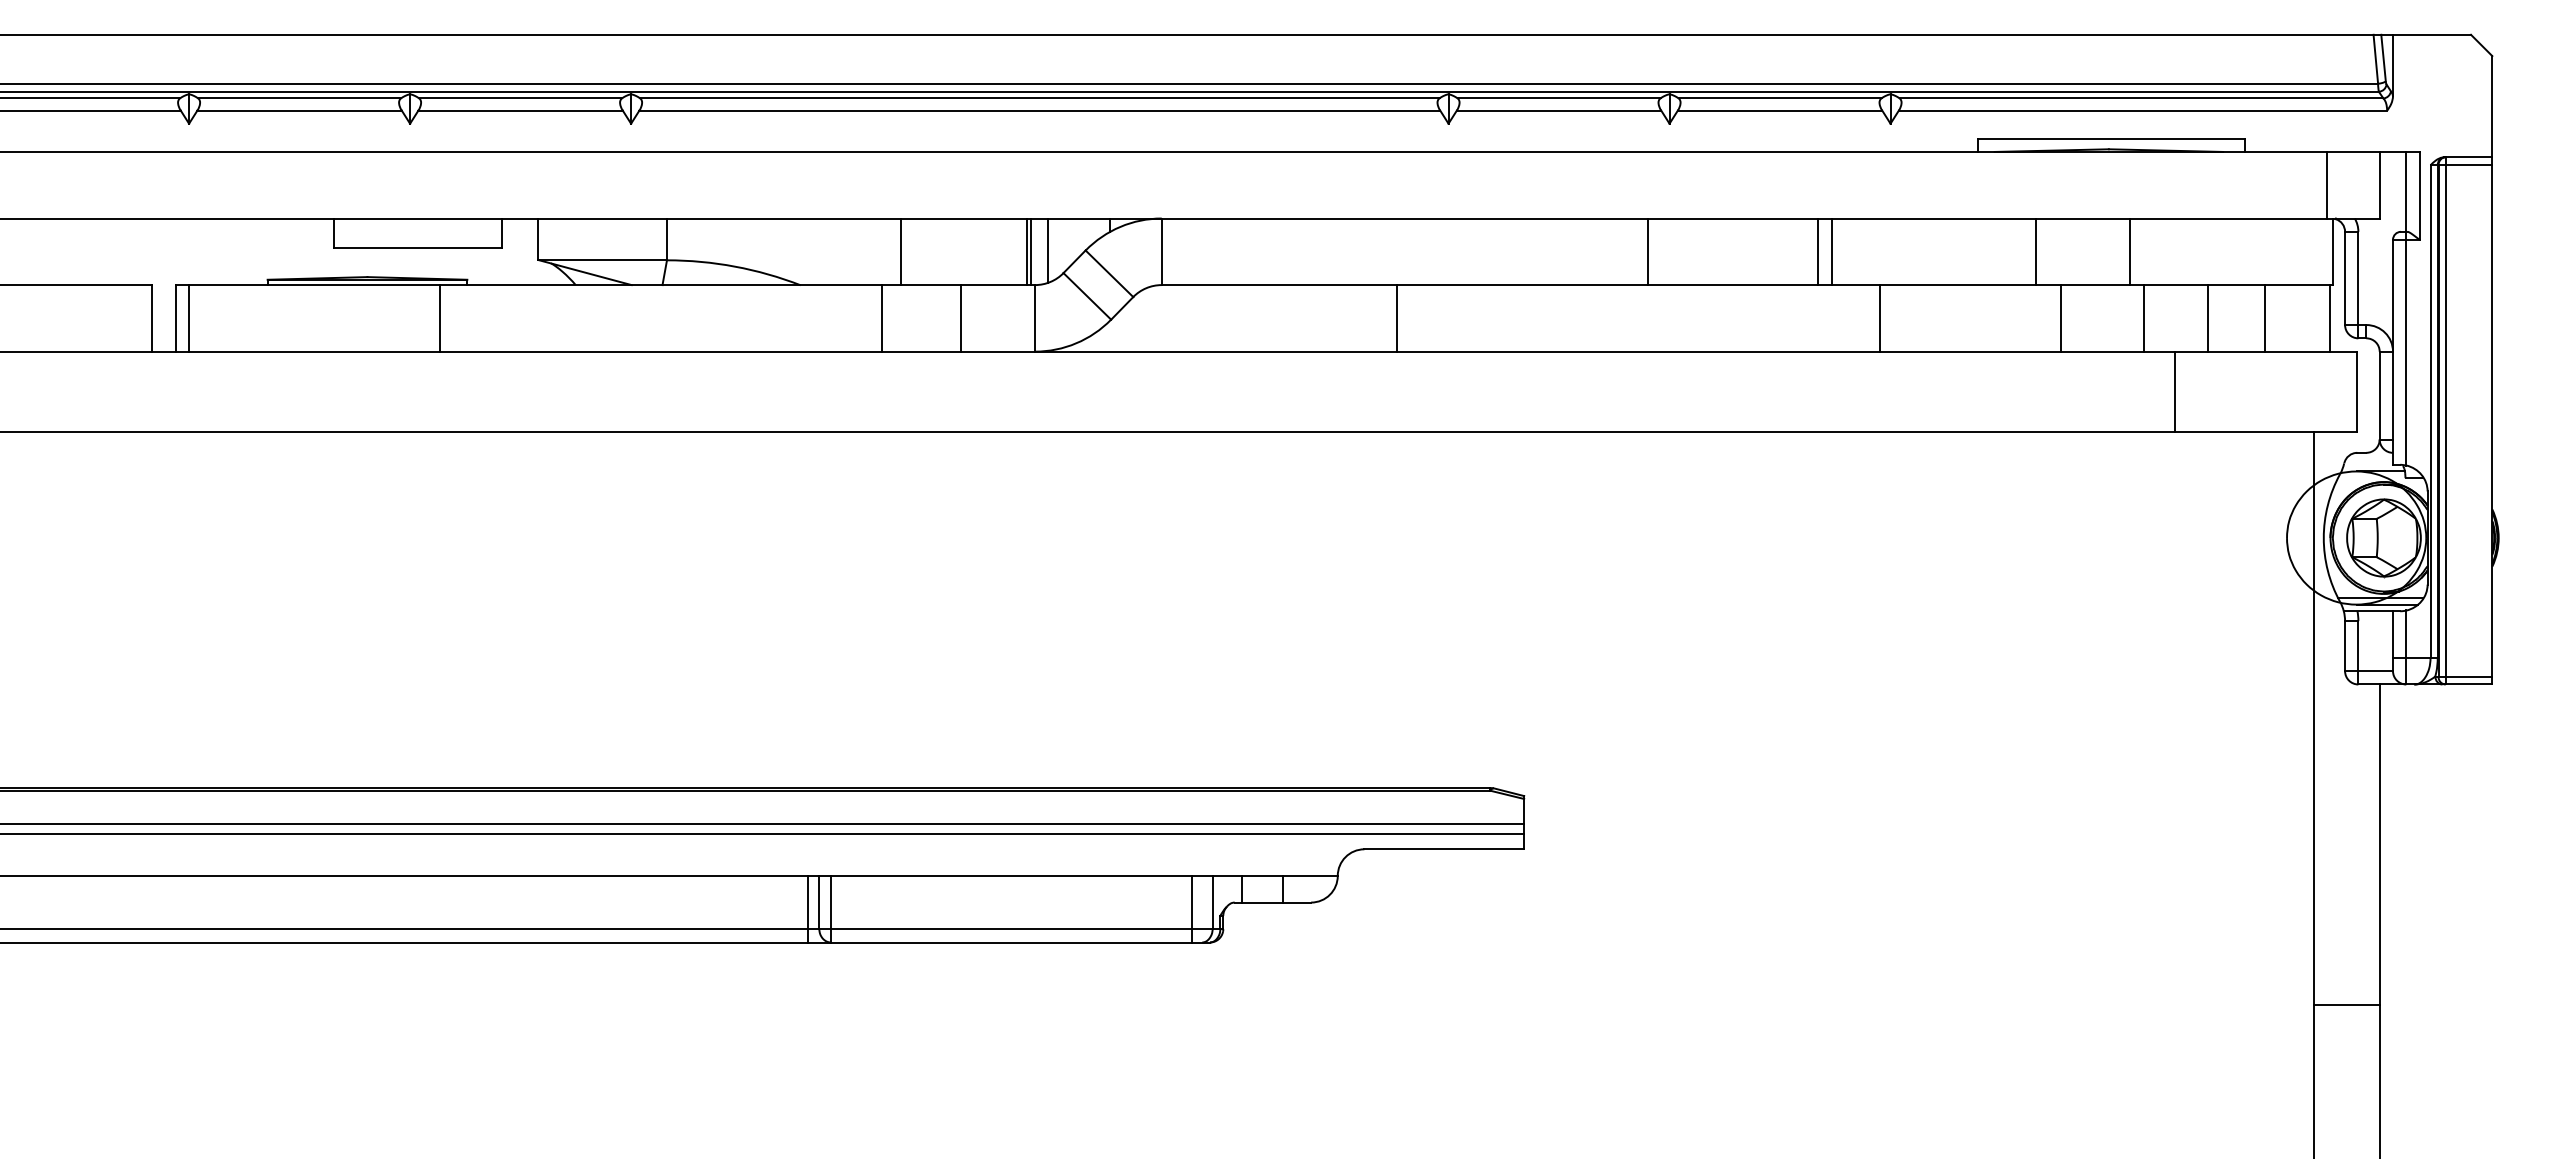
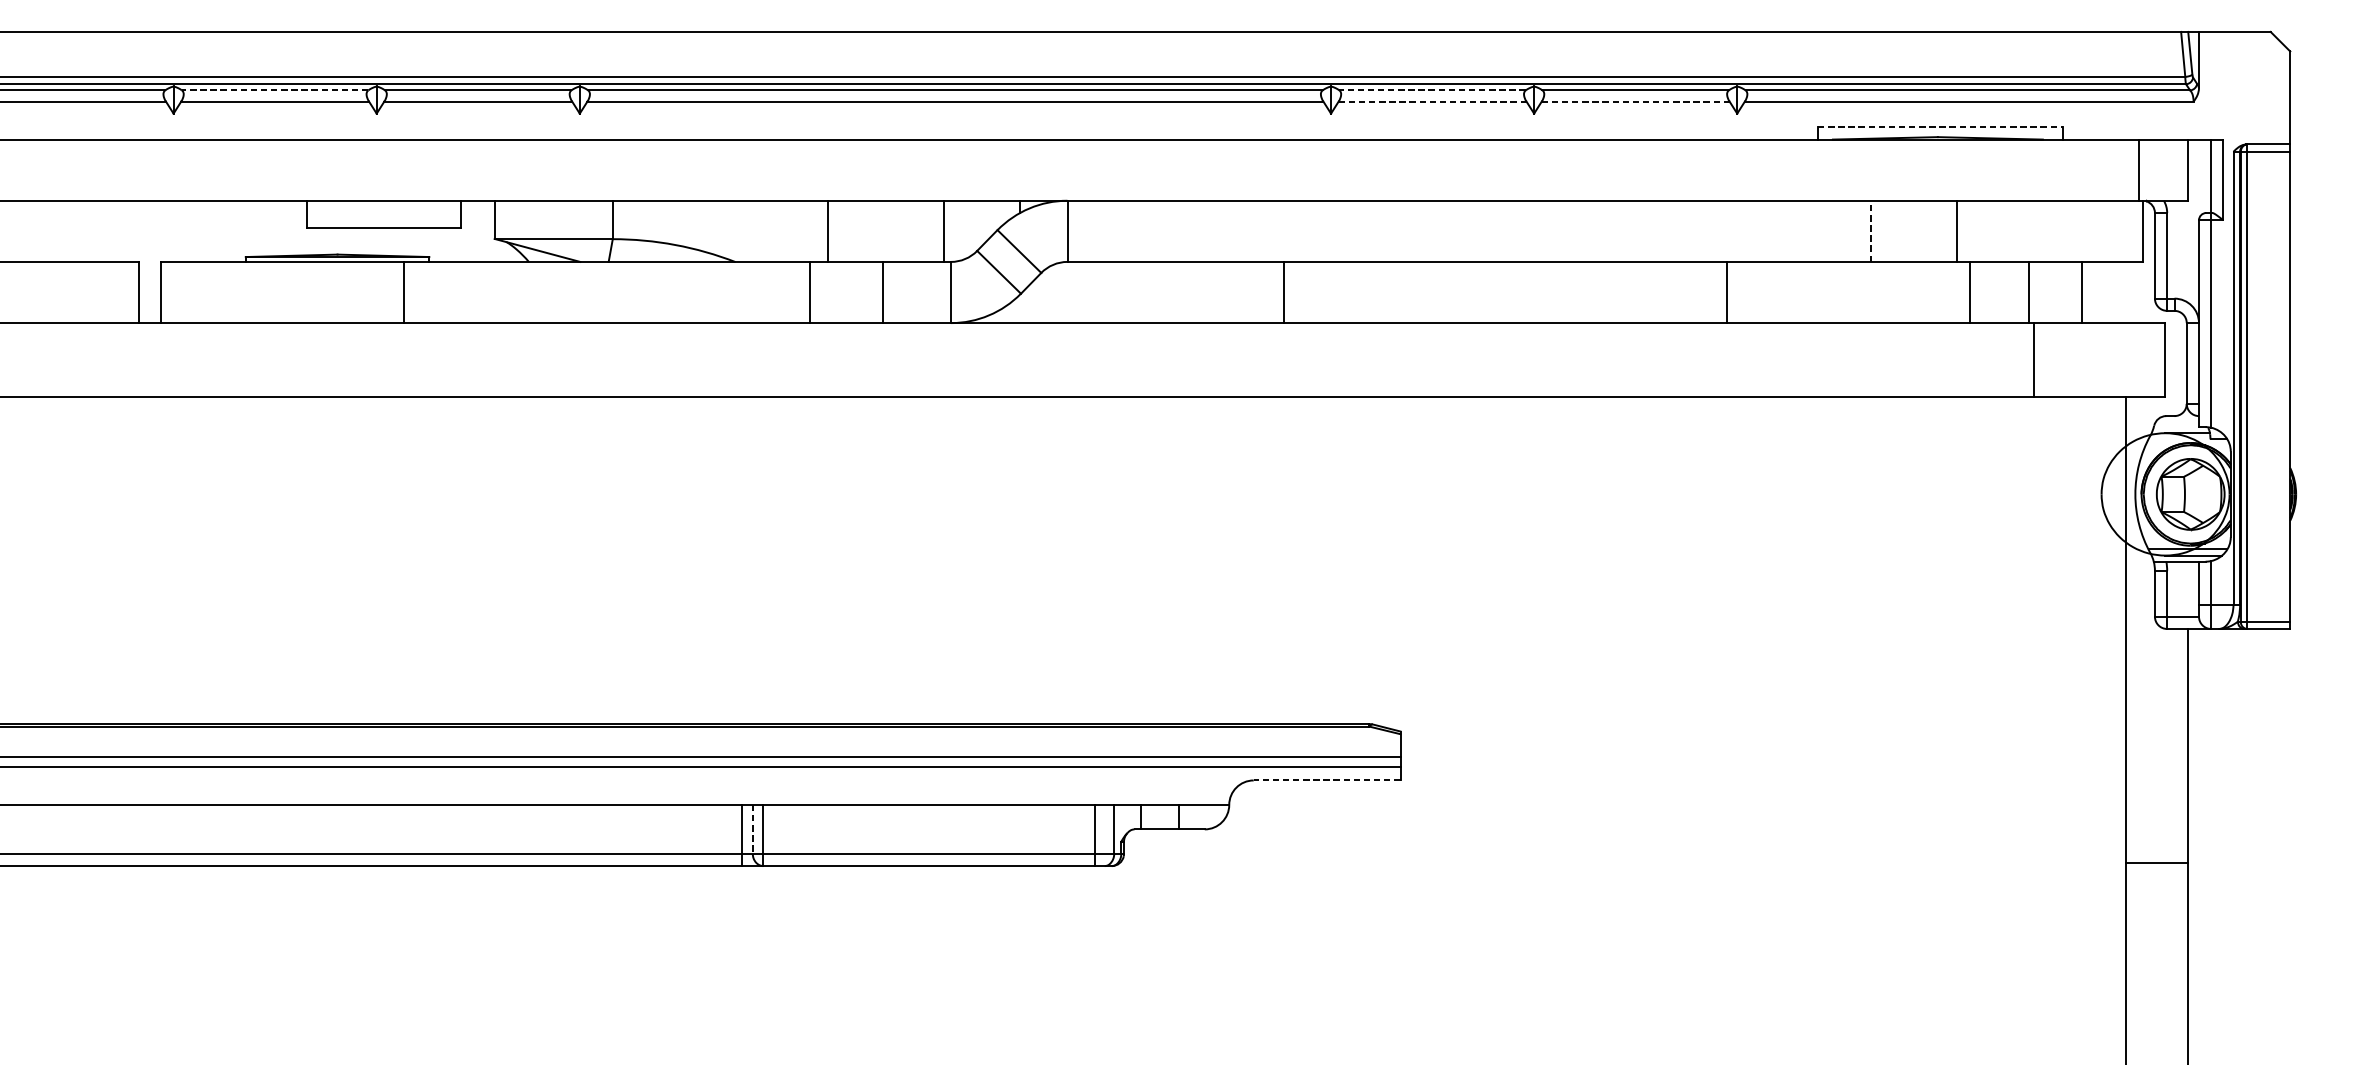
line: (299, 98) -> (275, 90), solid -> dashed
line: (1558, 98) -> (1432, 90), solid -> dashed
line: (1559, 110) -> (1433, 101), solid -> dashed
line: (1780, 110) -> (1636, 101), solid -> dashed
line: (2112, 138) -> (1941, 127), solid -> dashed
line: (1047, 250) -> (962, 230), removed
line: (1030, 251) -> (946, 231), removed
line: (1647, 251) -> (1513, 231), removed
line: (1818, 251) -> (1671, 231), removed
line: (1831, 251) -> (1682, 231), removed
line: (2035, 251) -> (1870, 231), solid -> dashed
line: (188, 318) -> (173, 292), removed
line: (2060, 318) -> (1893, 292), removed
line: (2329, 318) -> (2140, 292), removed
line: (2175, 391) -> (2034, 359), moved
line: (1444, 849) -> (1327, 780), solid -> dashed
line: (819, 902) -> (752, 829), solid -> dashed
line: (2346, 1004) -> (2156, 862), moved

